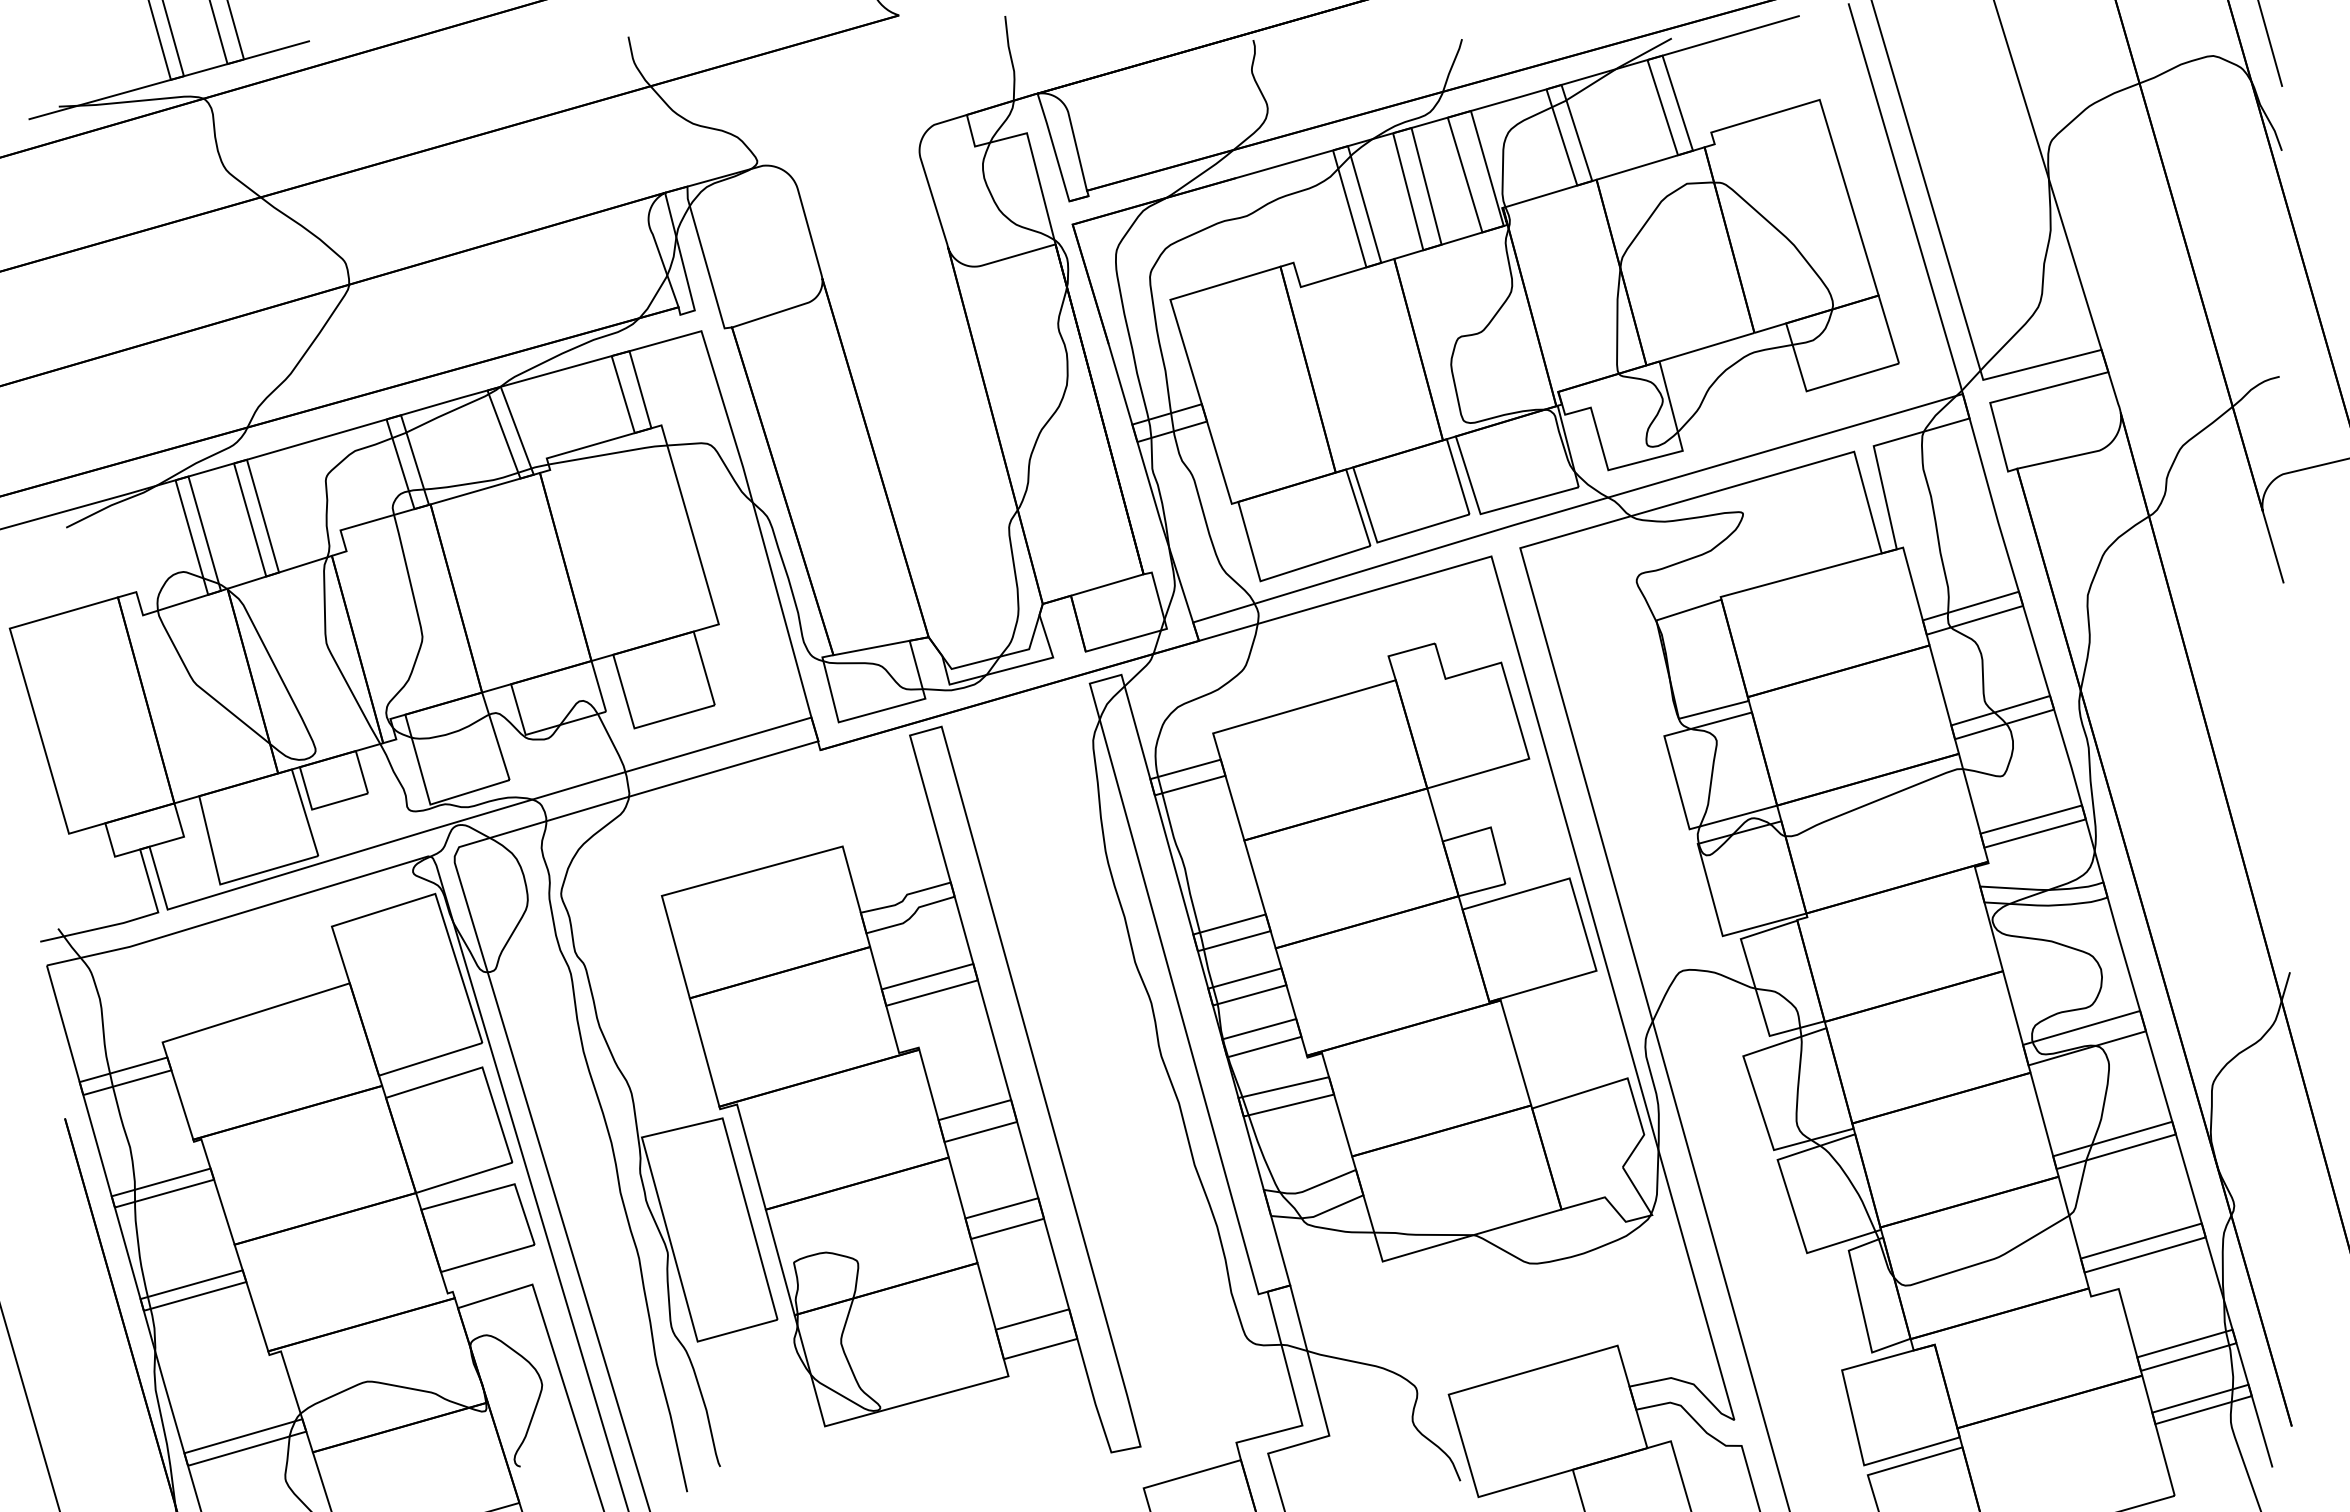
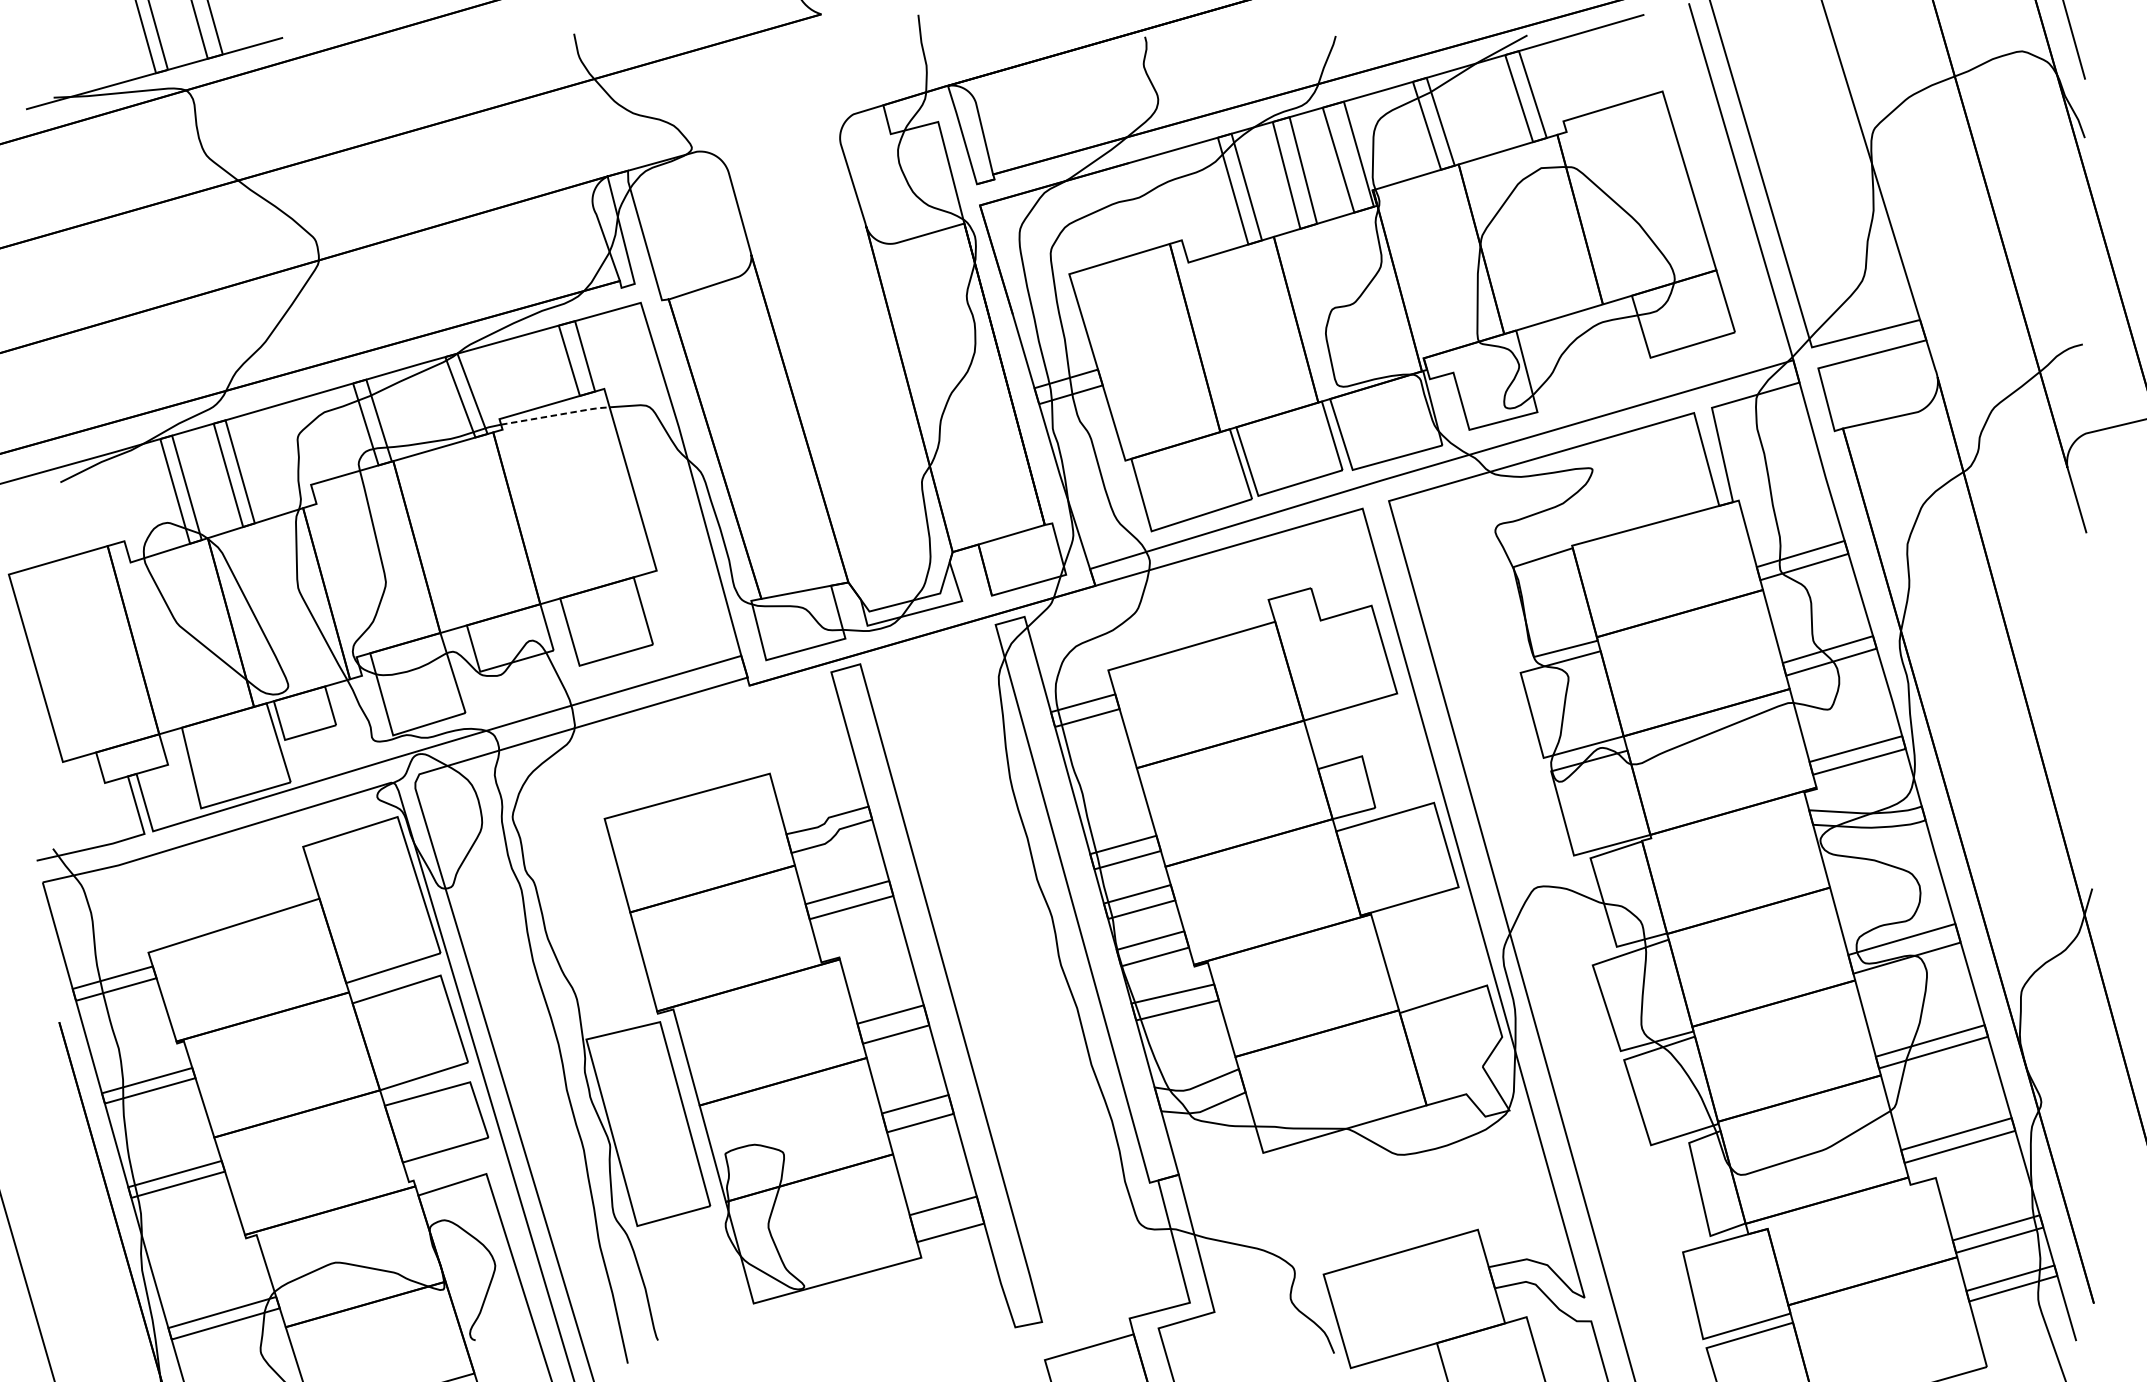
line: (609, 454) -> (556, 415), solid -> dashed

